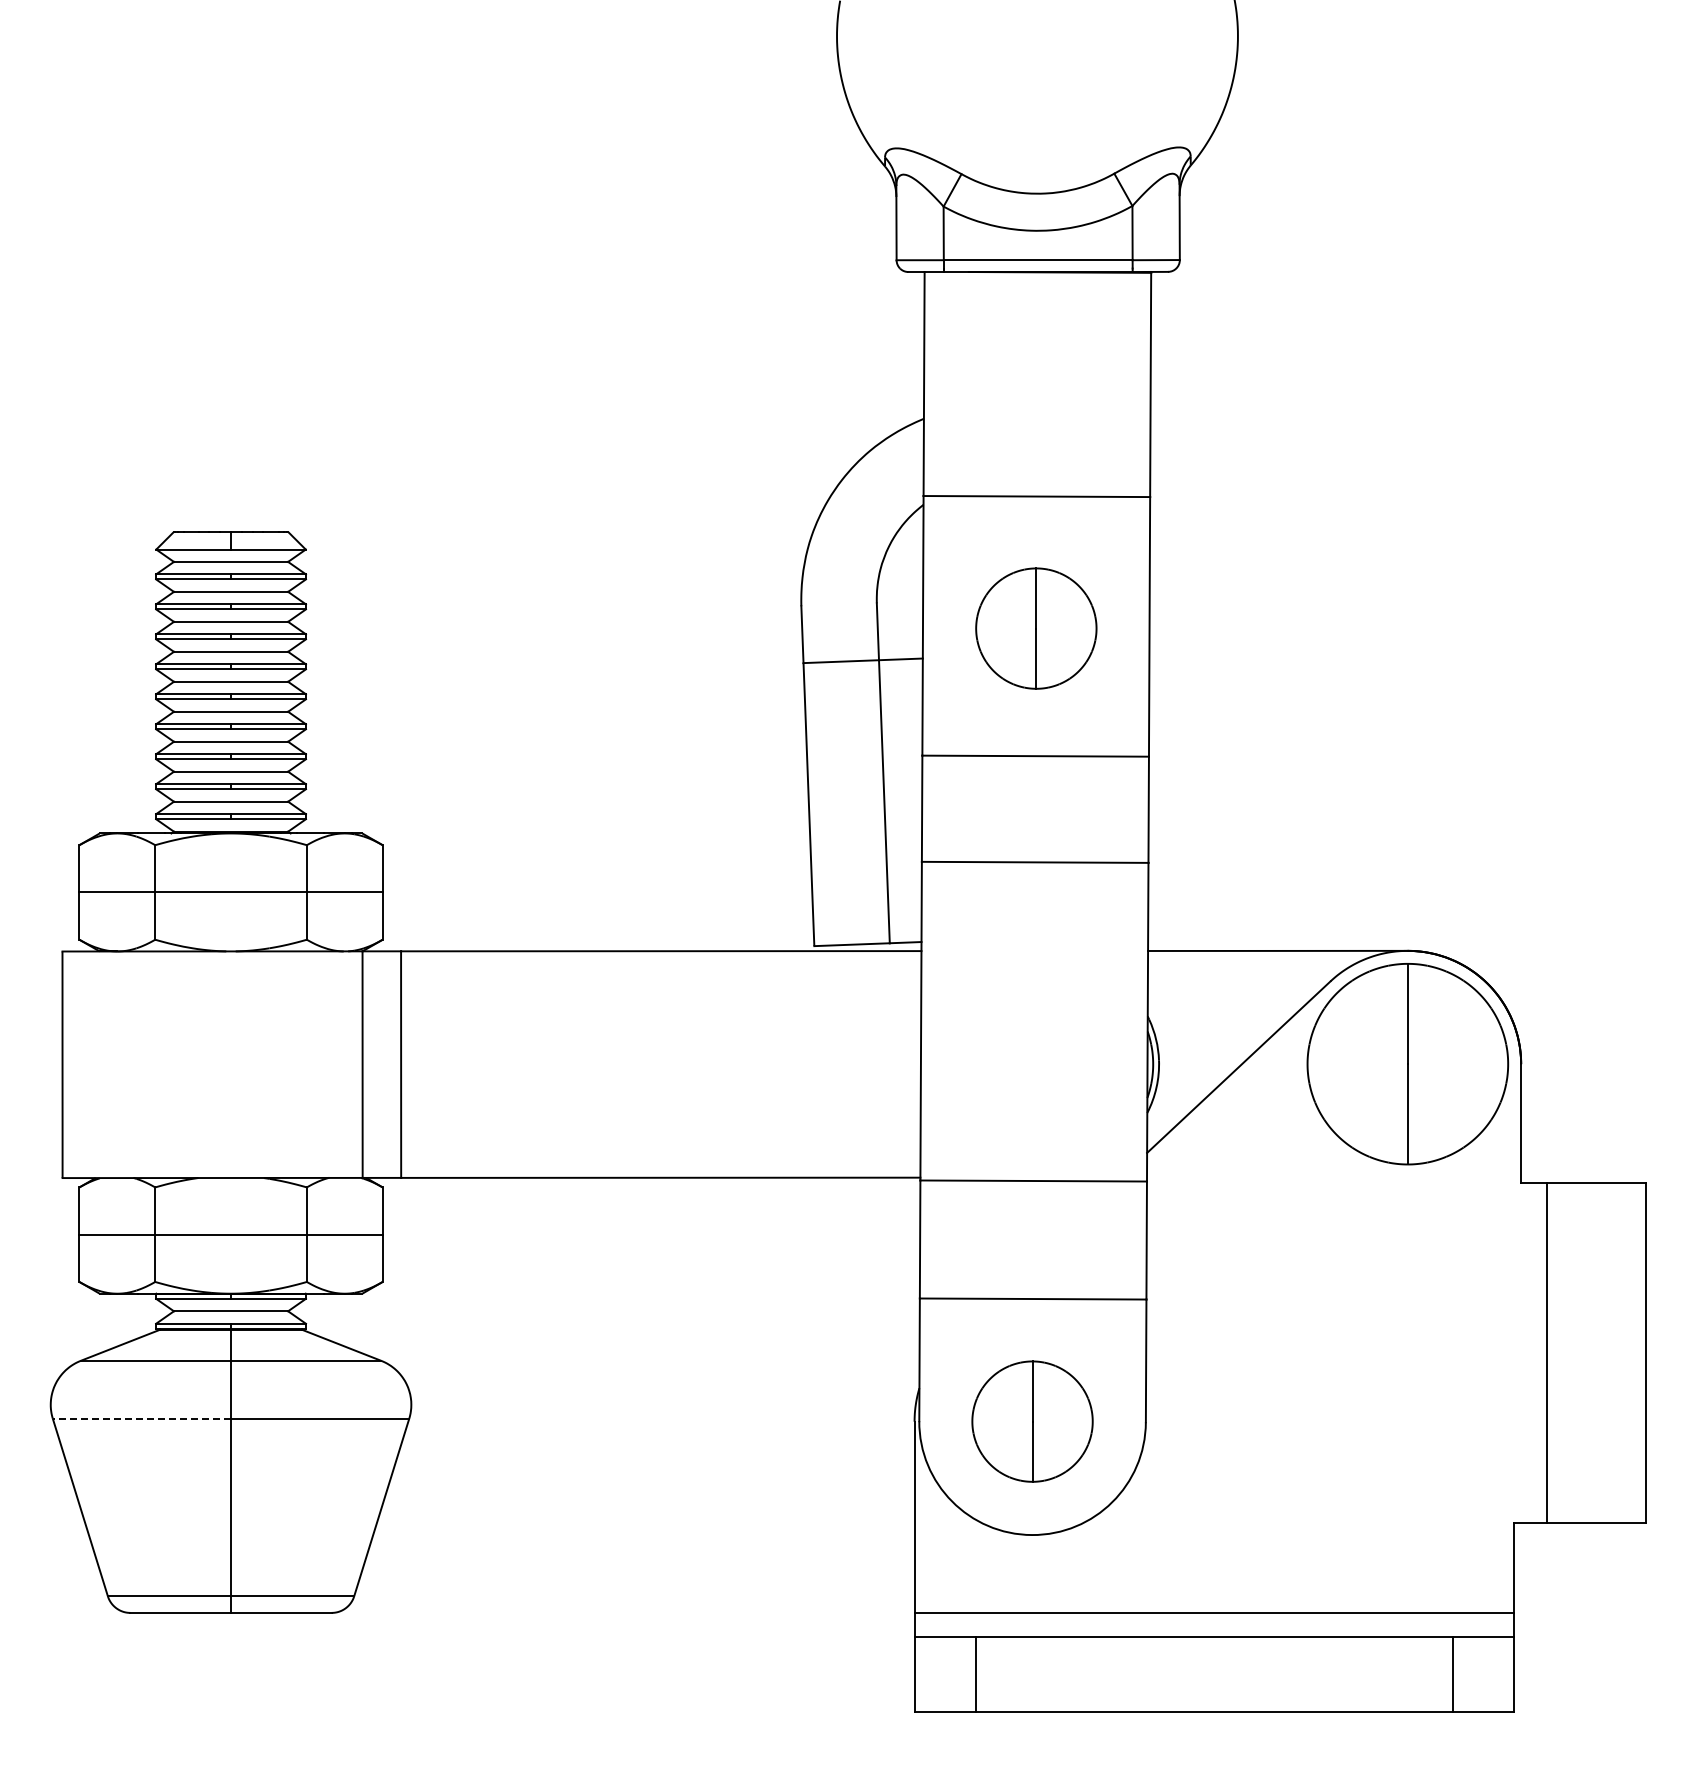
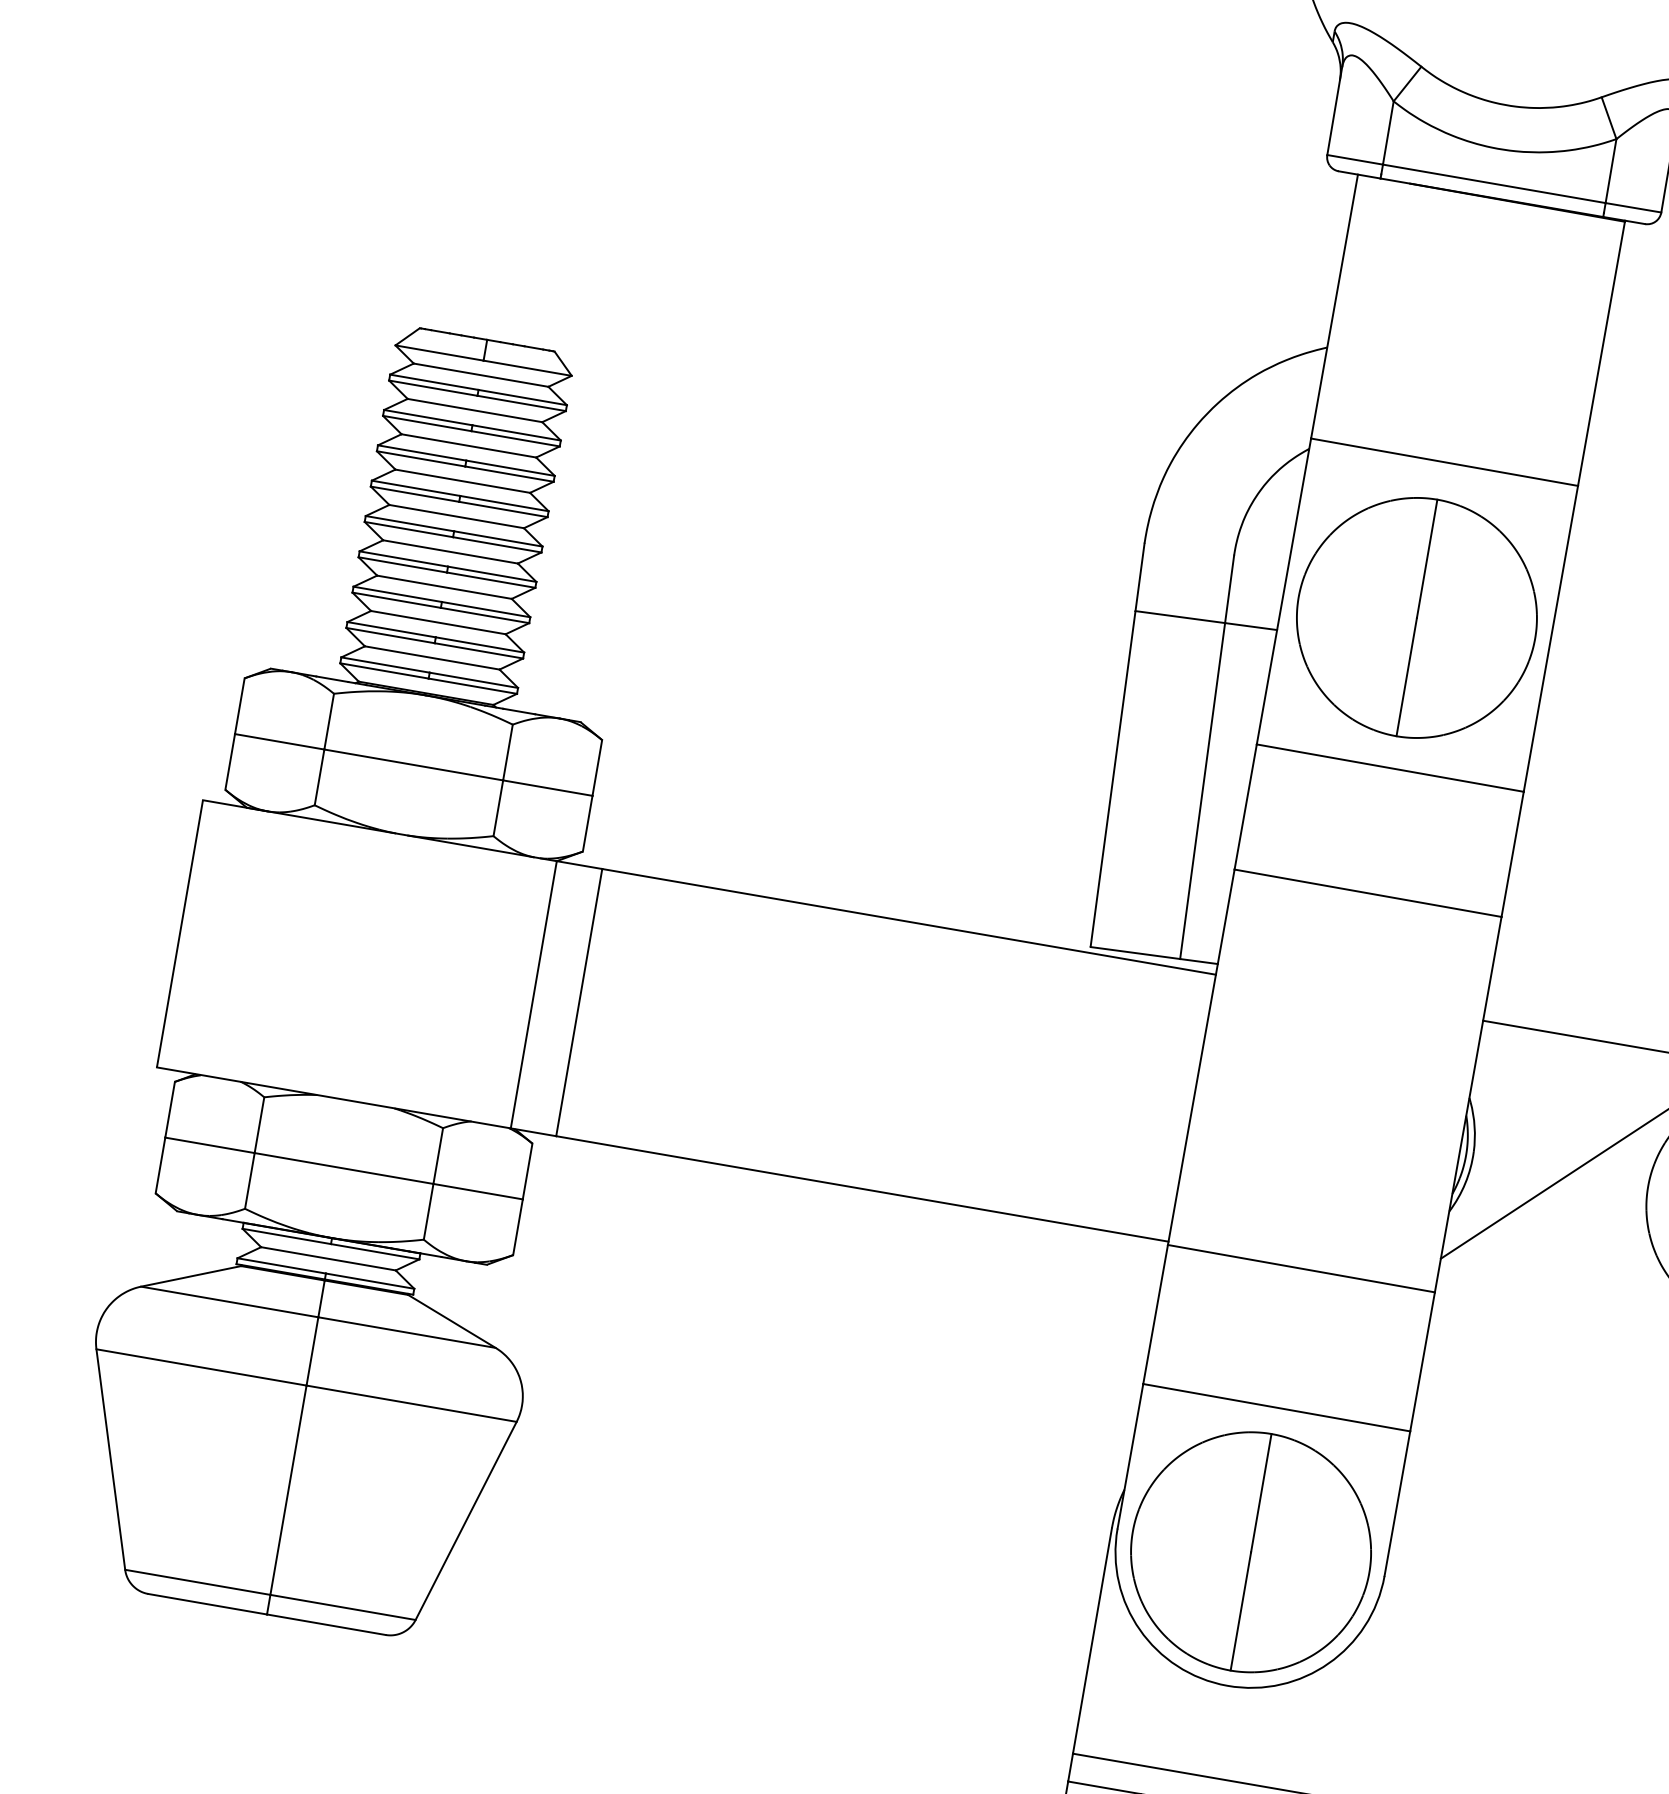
part: (1036, 628) -> (1417, 617), size x1.67
line: (141, 1418) -> (201, 1366), dashed -> solid
part: (1032, 1421) -> (1251, 1552), size x1.67

